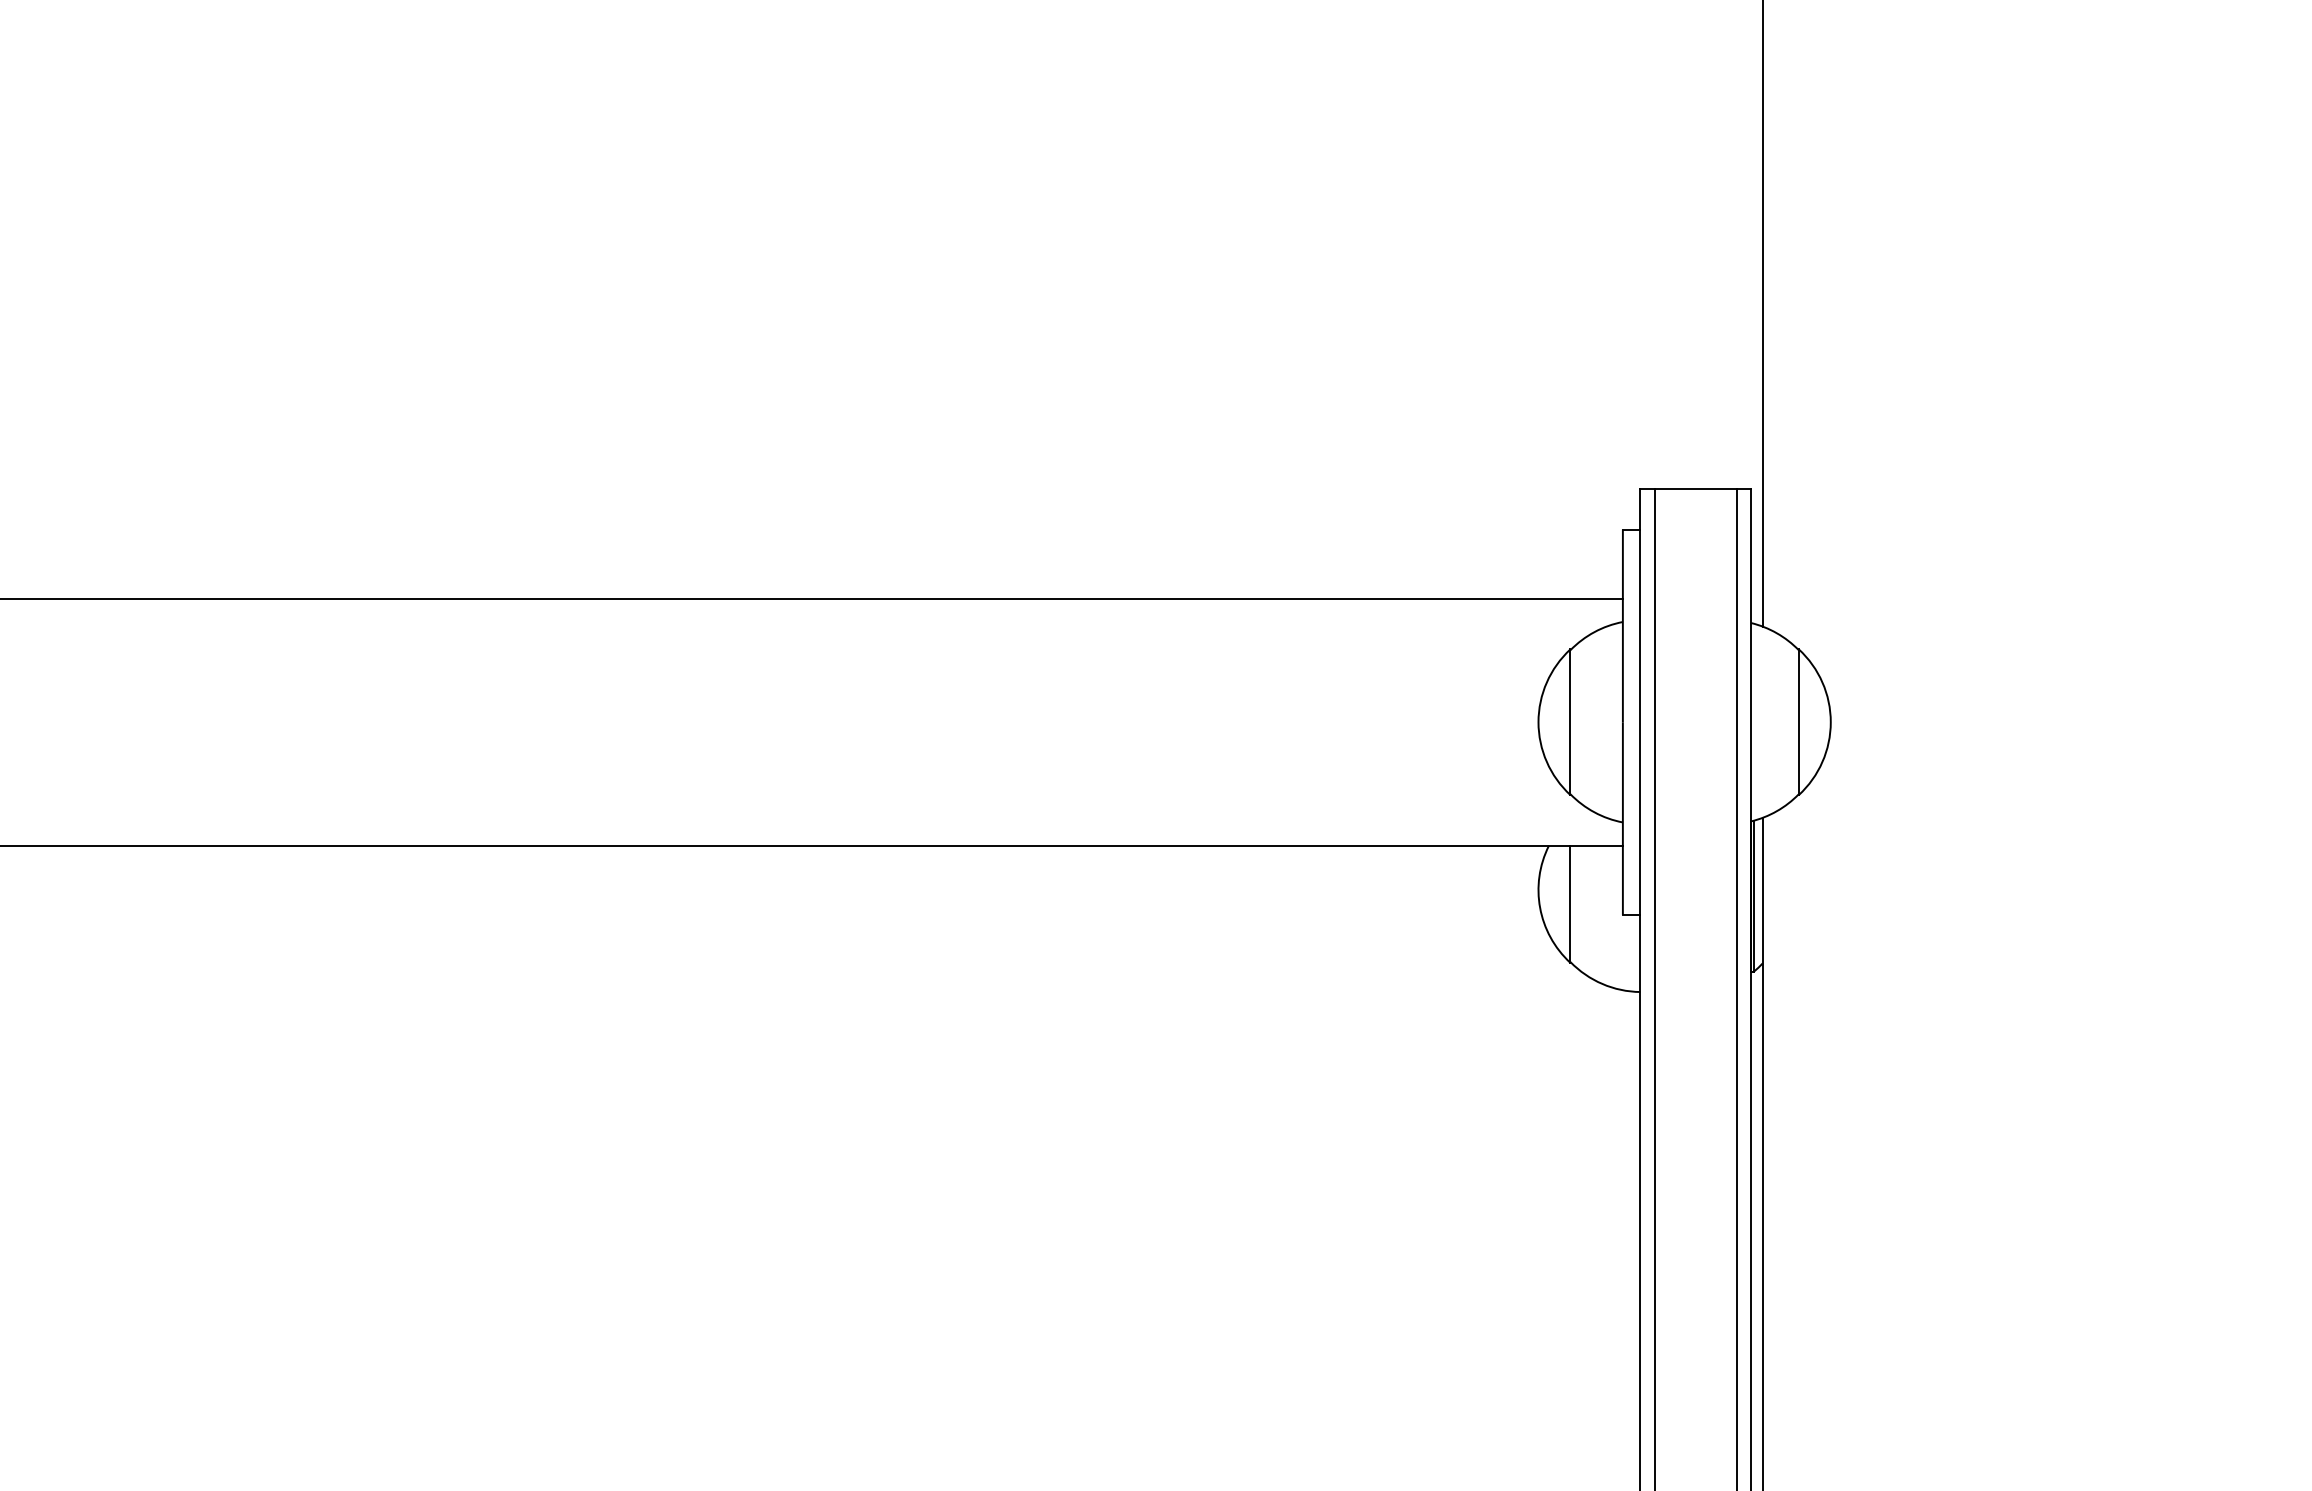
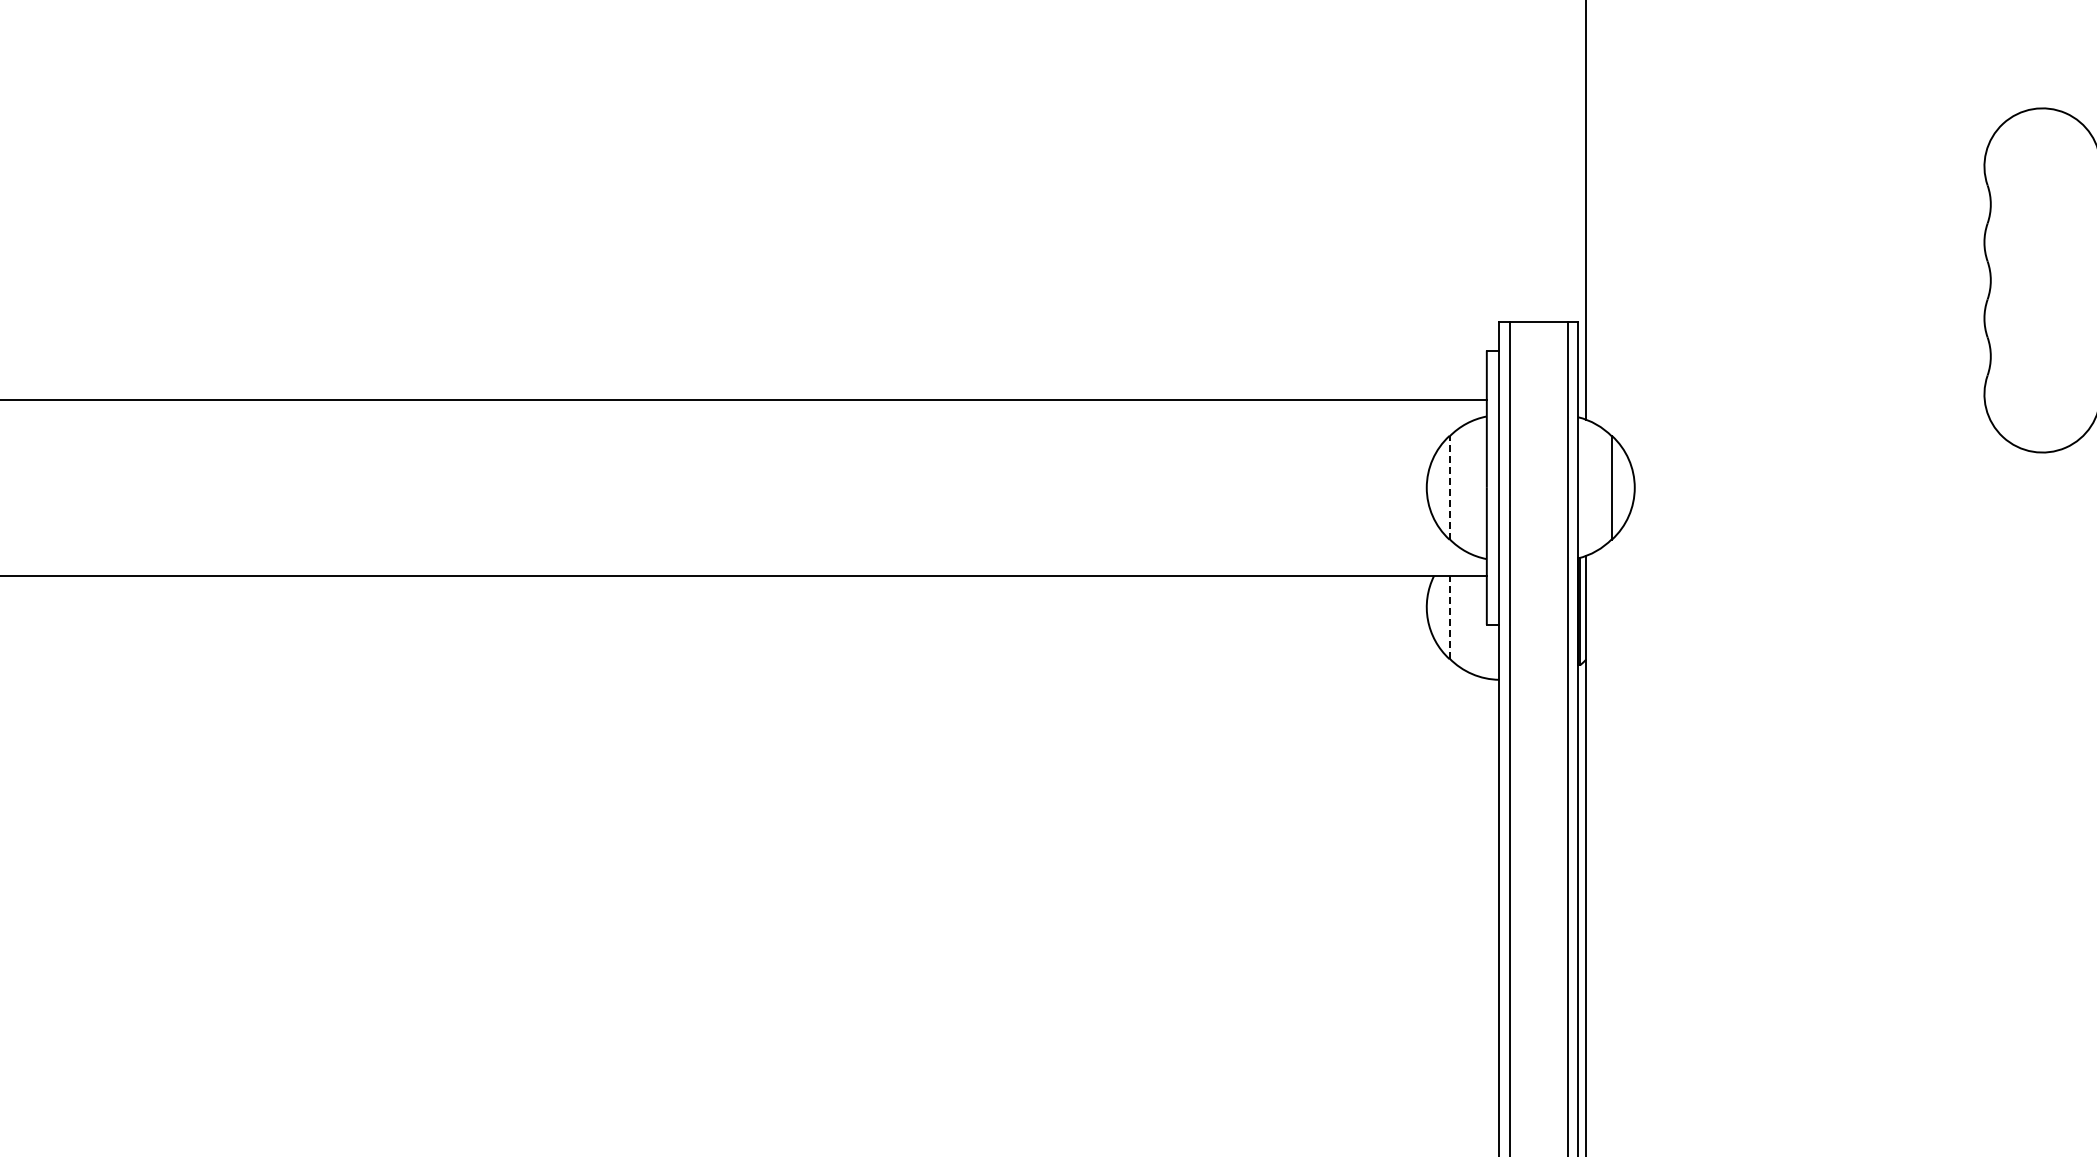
line: (1570, 721) -> (1449, 487), solid -> dashed
line: (1570, 904) -> (1449, 617), solid -> dashed

